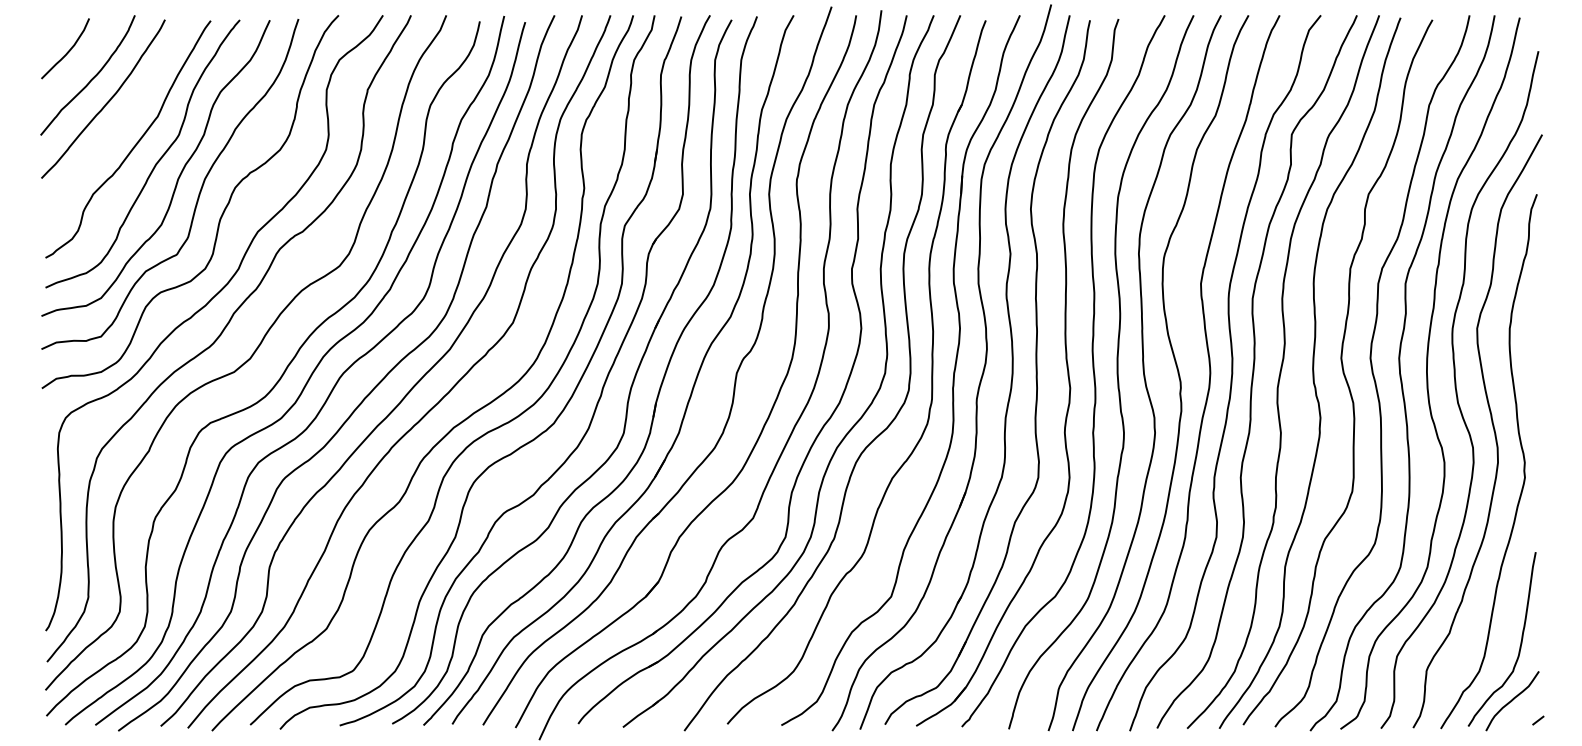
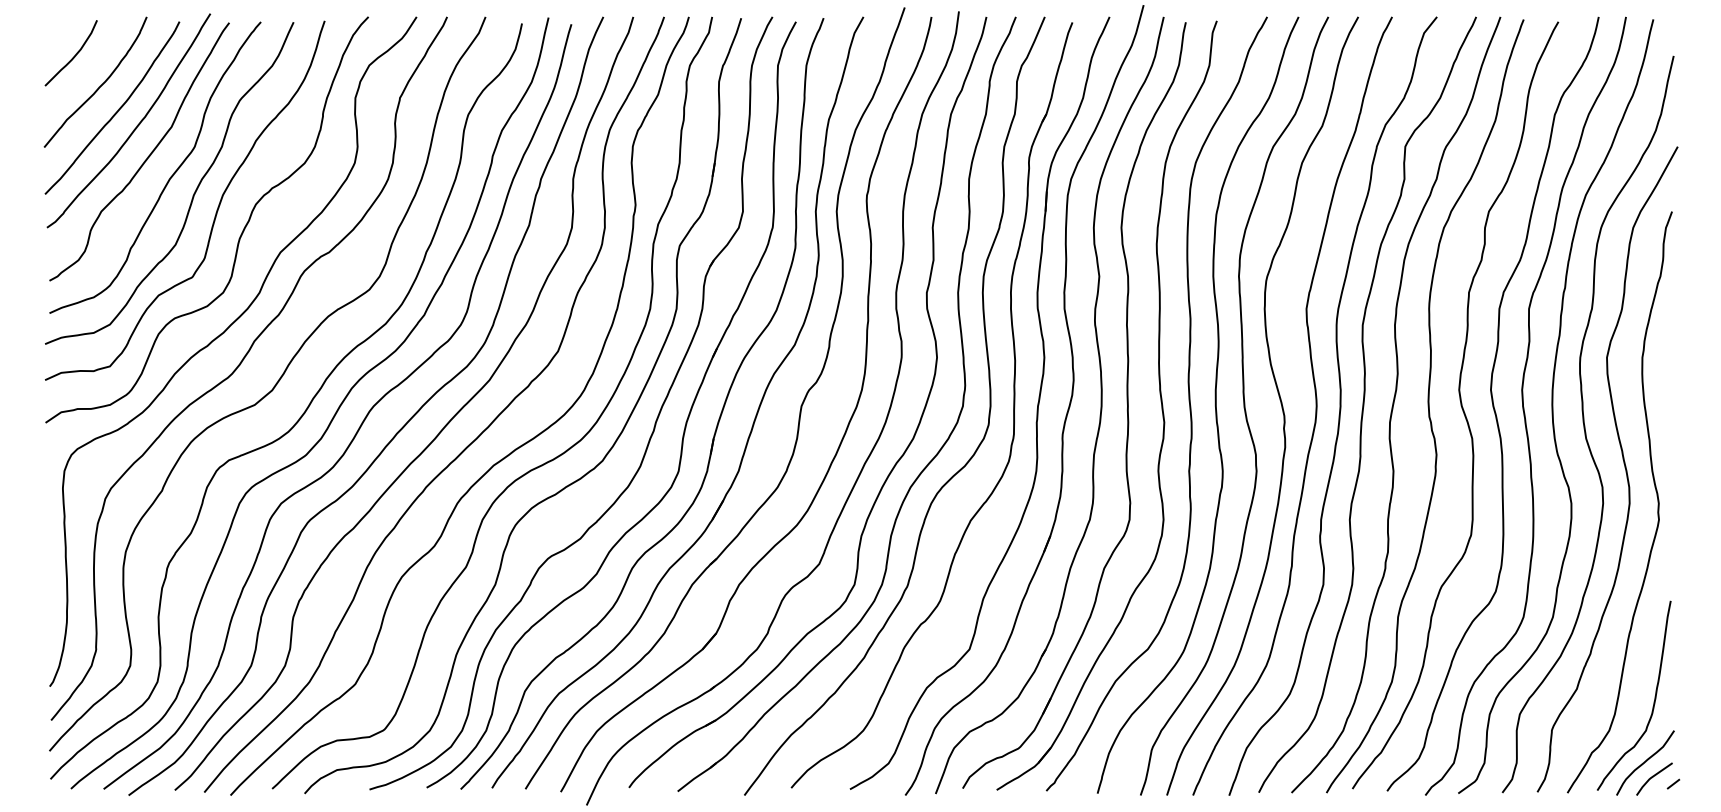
curve: (124, 116) -> (135, 126), added
line: (1520, 714) -> (1654, 777), added

